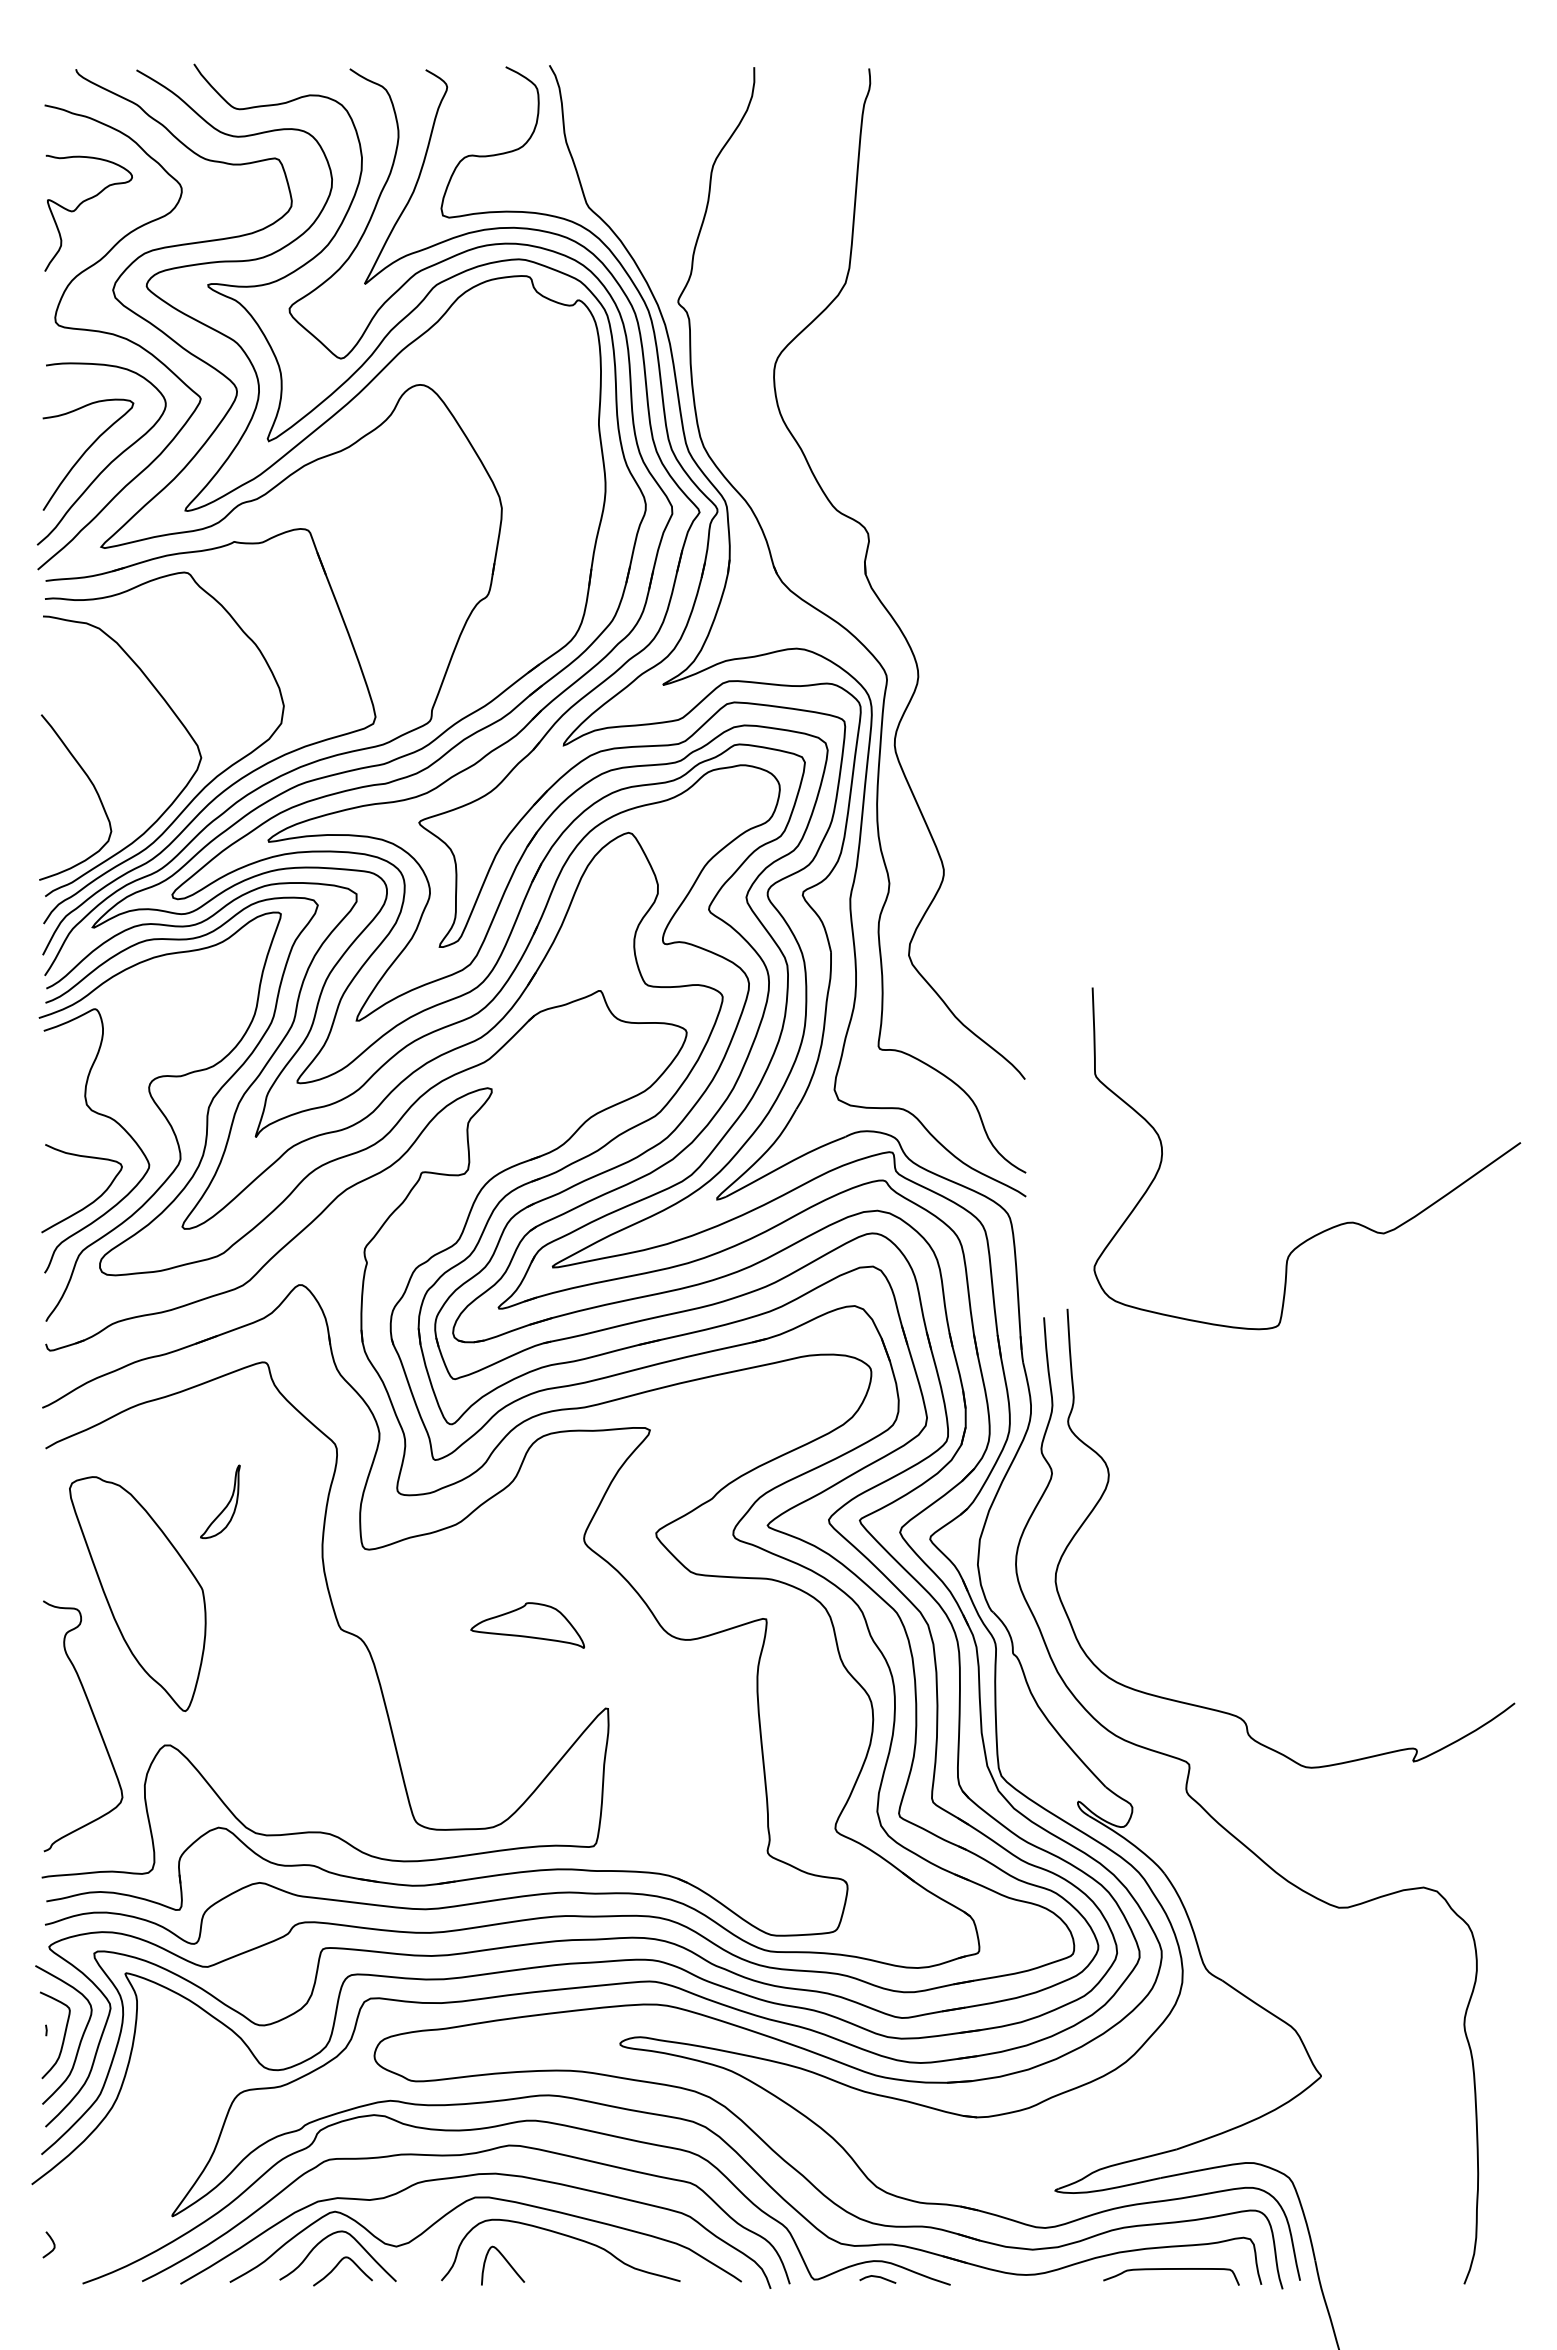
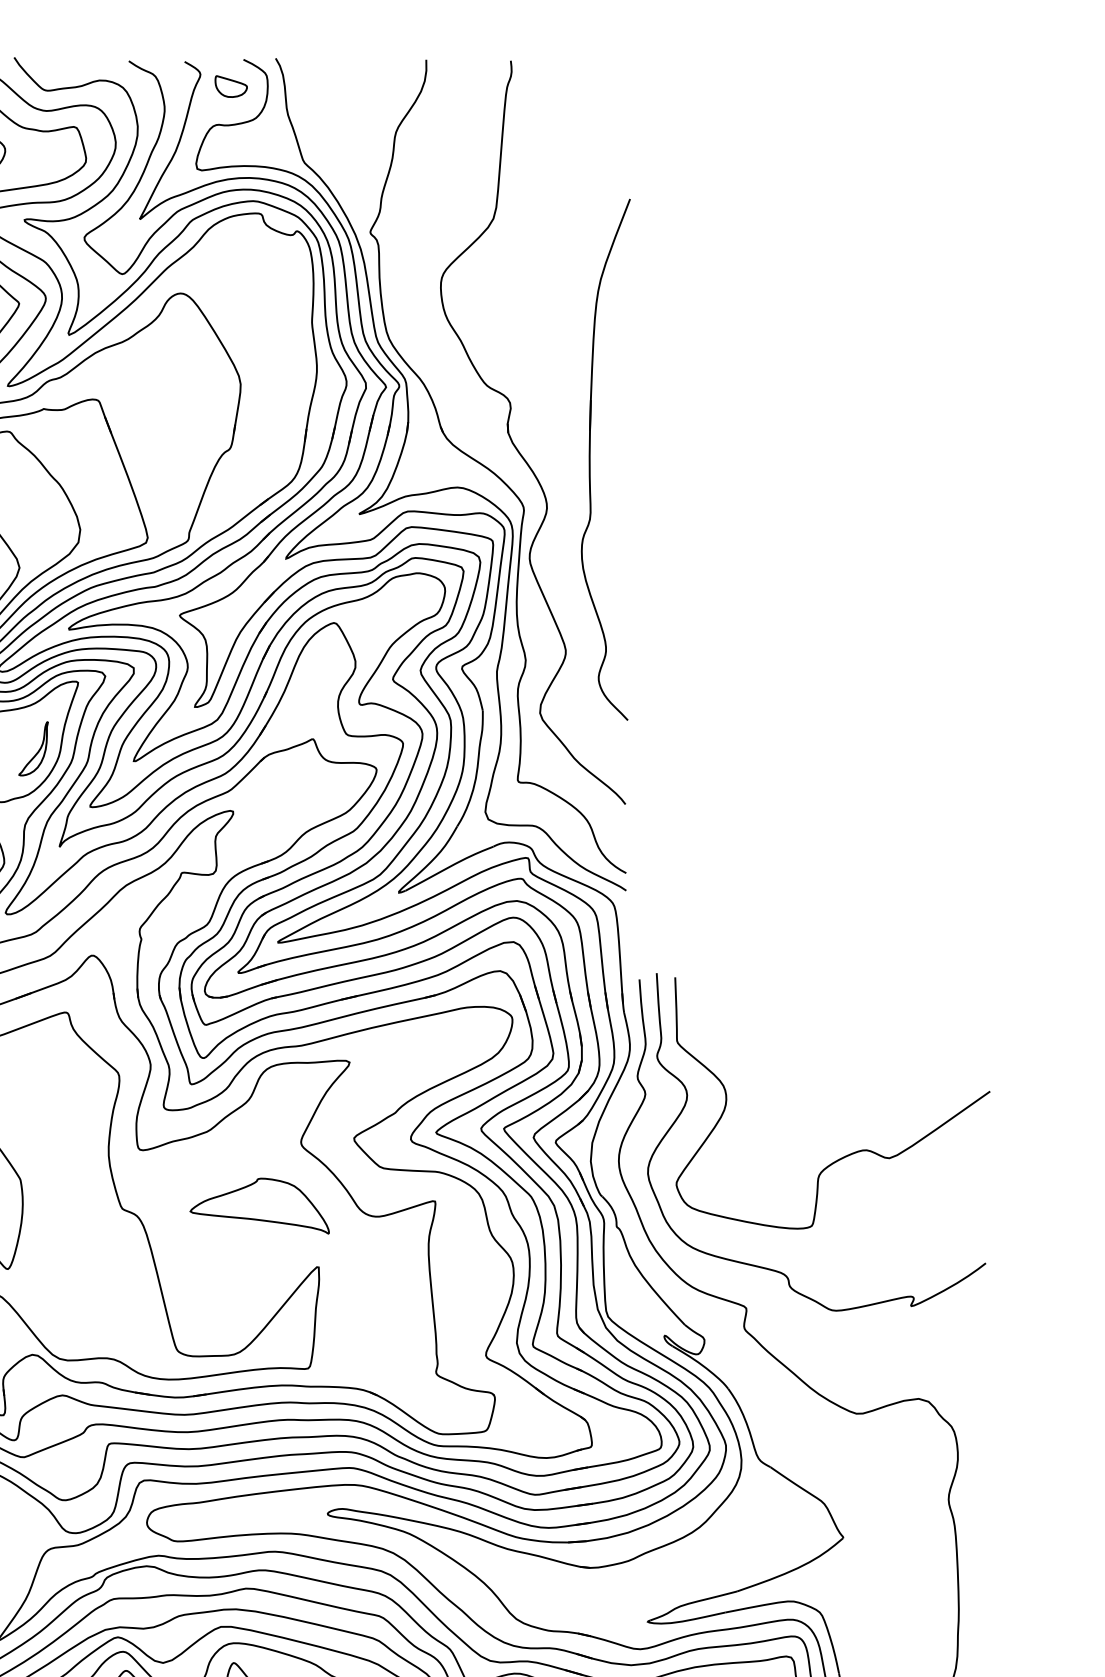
part: (488, 103) -> (230, 86), added
part: (977, 610) -> (590, 459), added
curve: (1332, 1226) -> (851, 1153), moved
part: (226, 1504) -> (38, 750), moved
part: (527, 1625) -> (259, 1206), size x1.67

